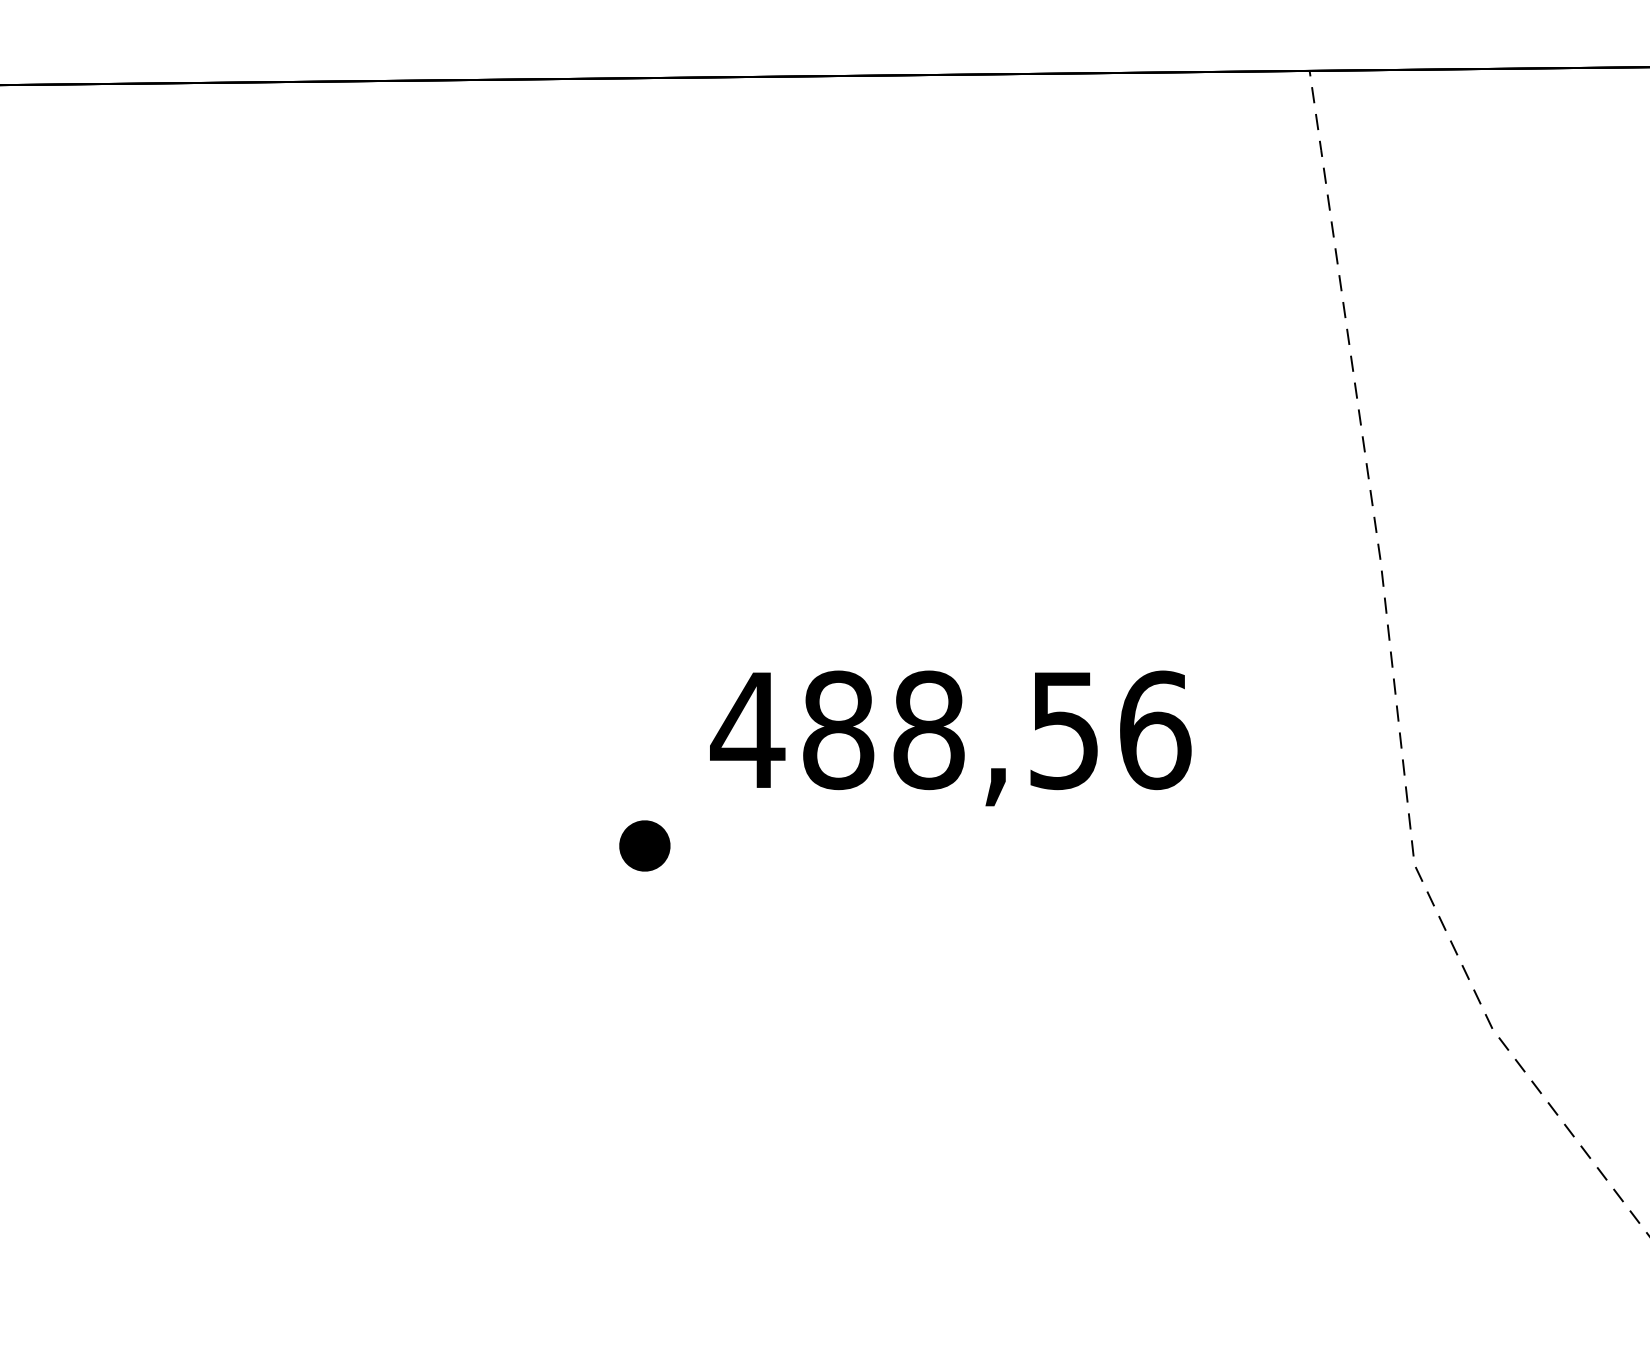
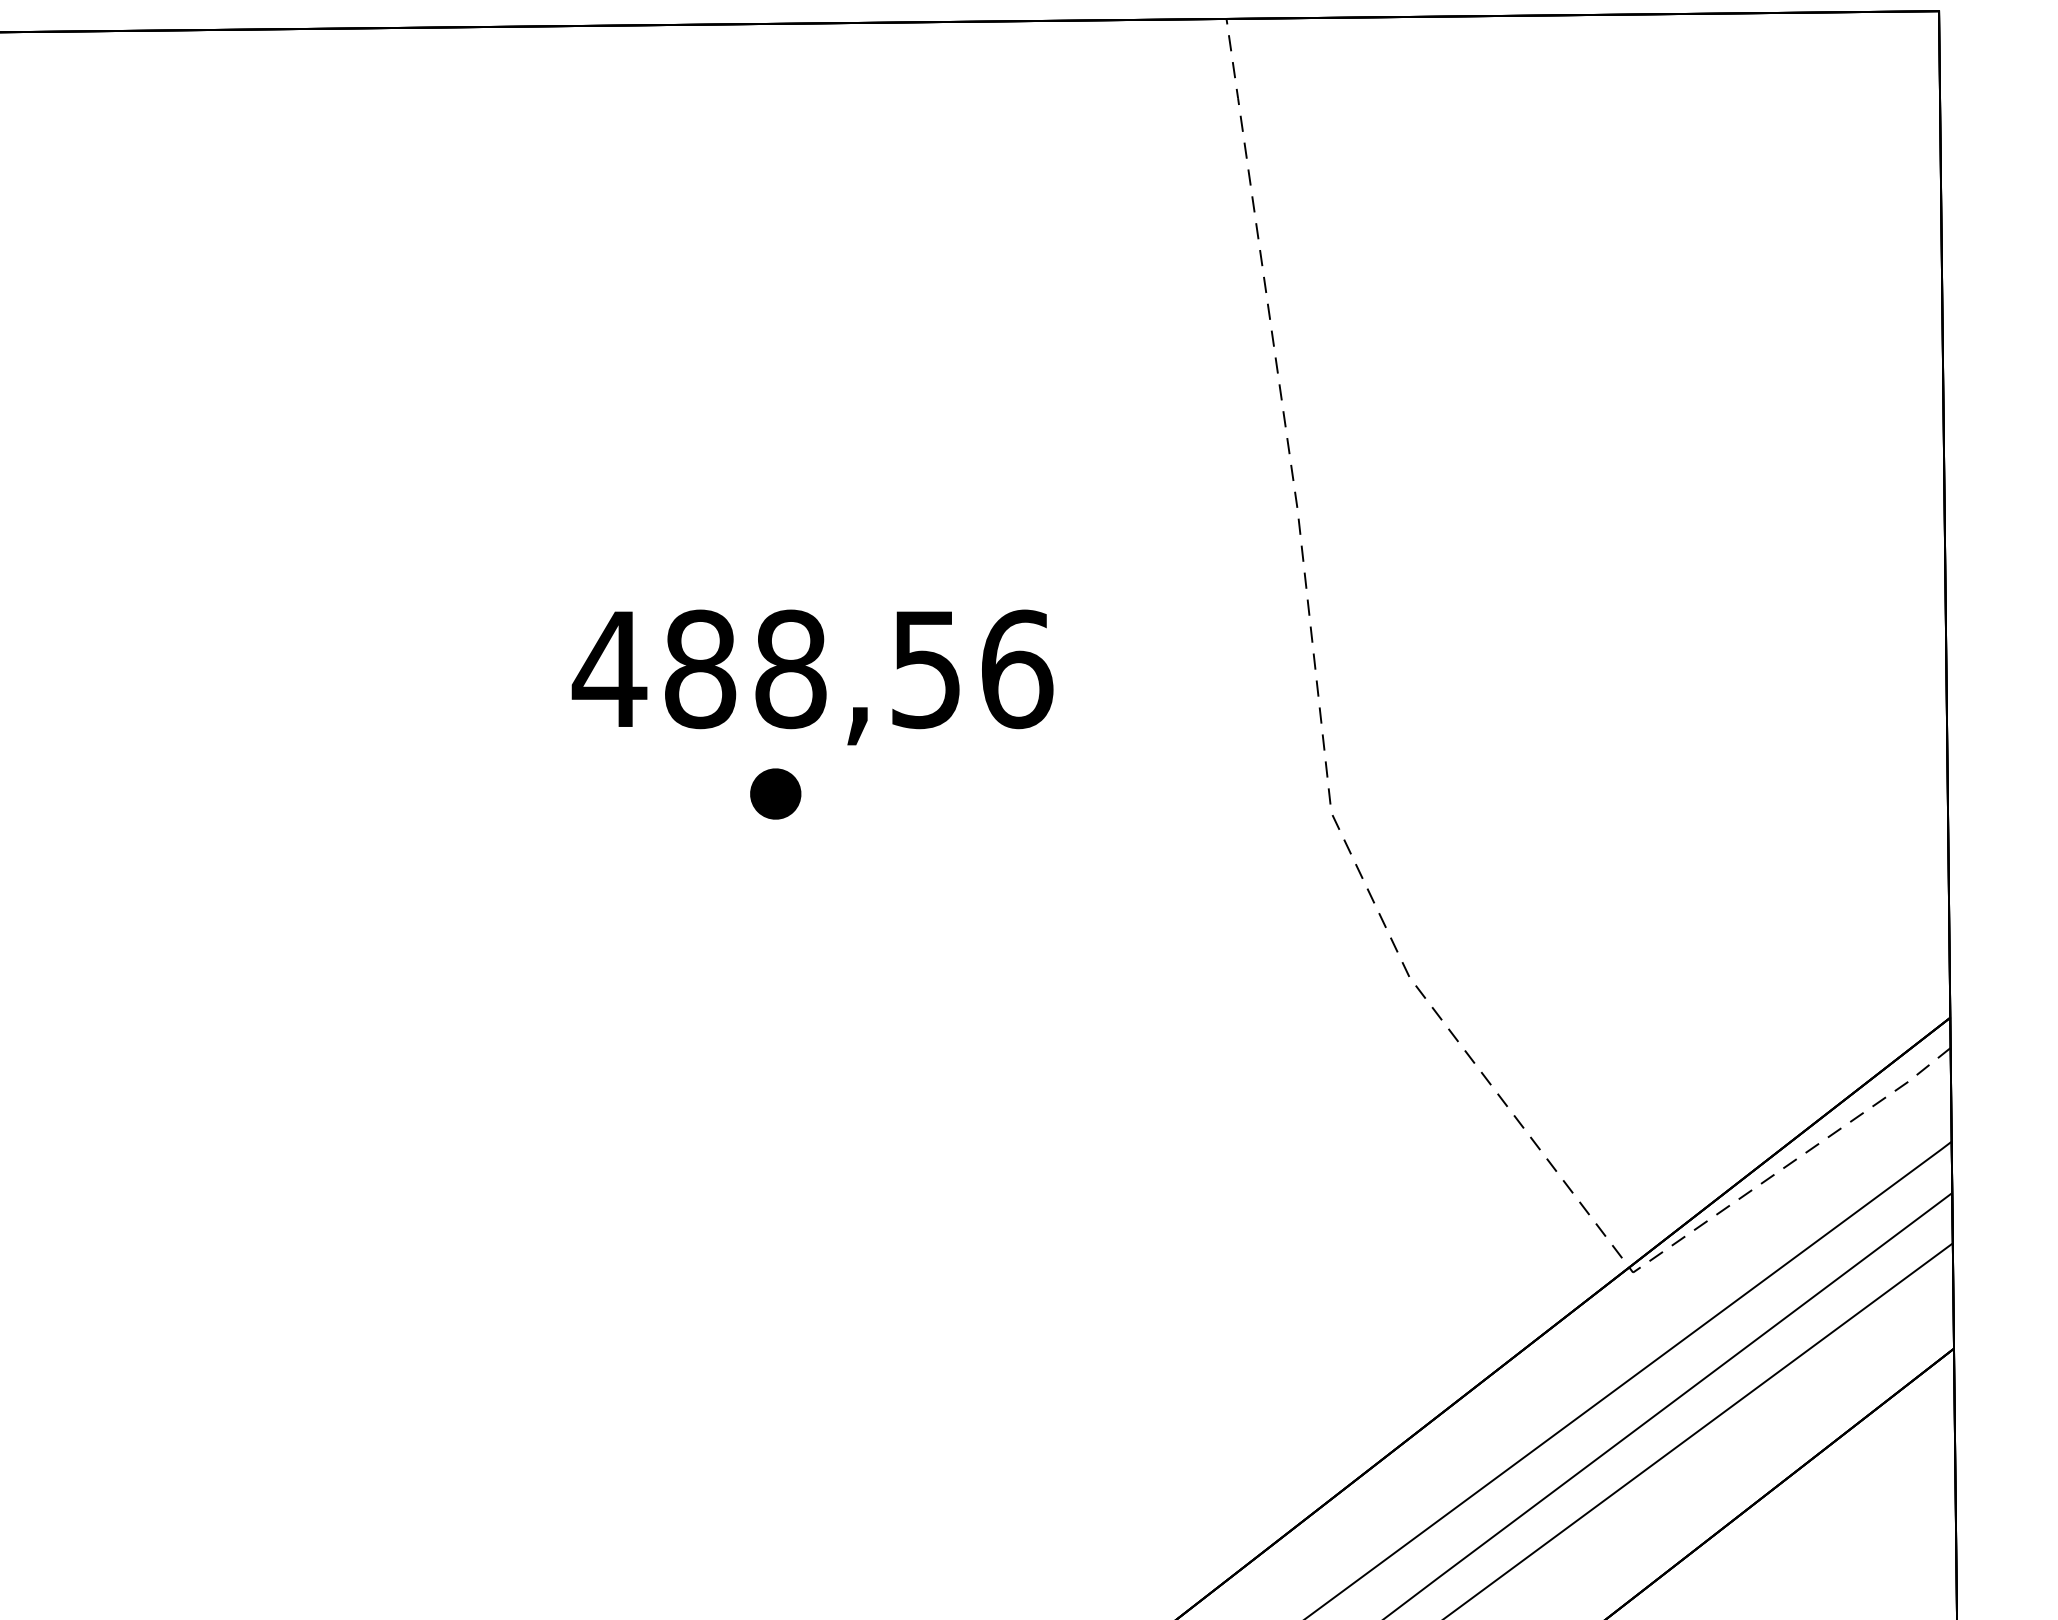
text: (950, 738) -> (812, 677), moved
part: (644, 845) -> (775, 793), moved

